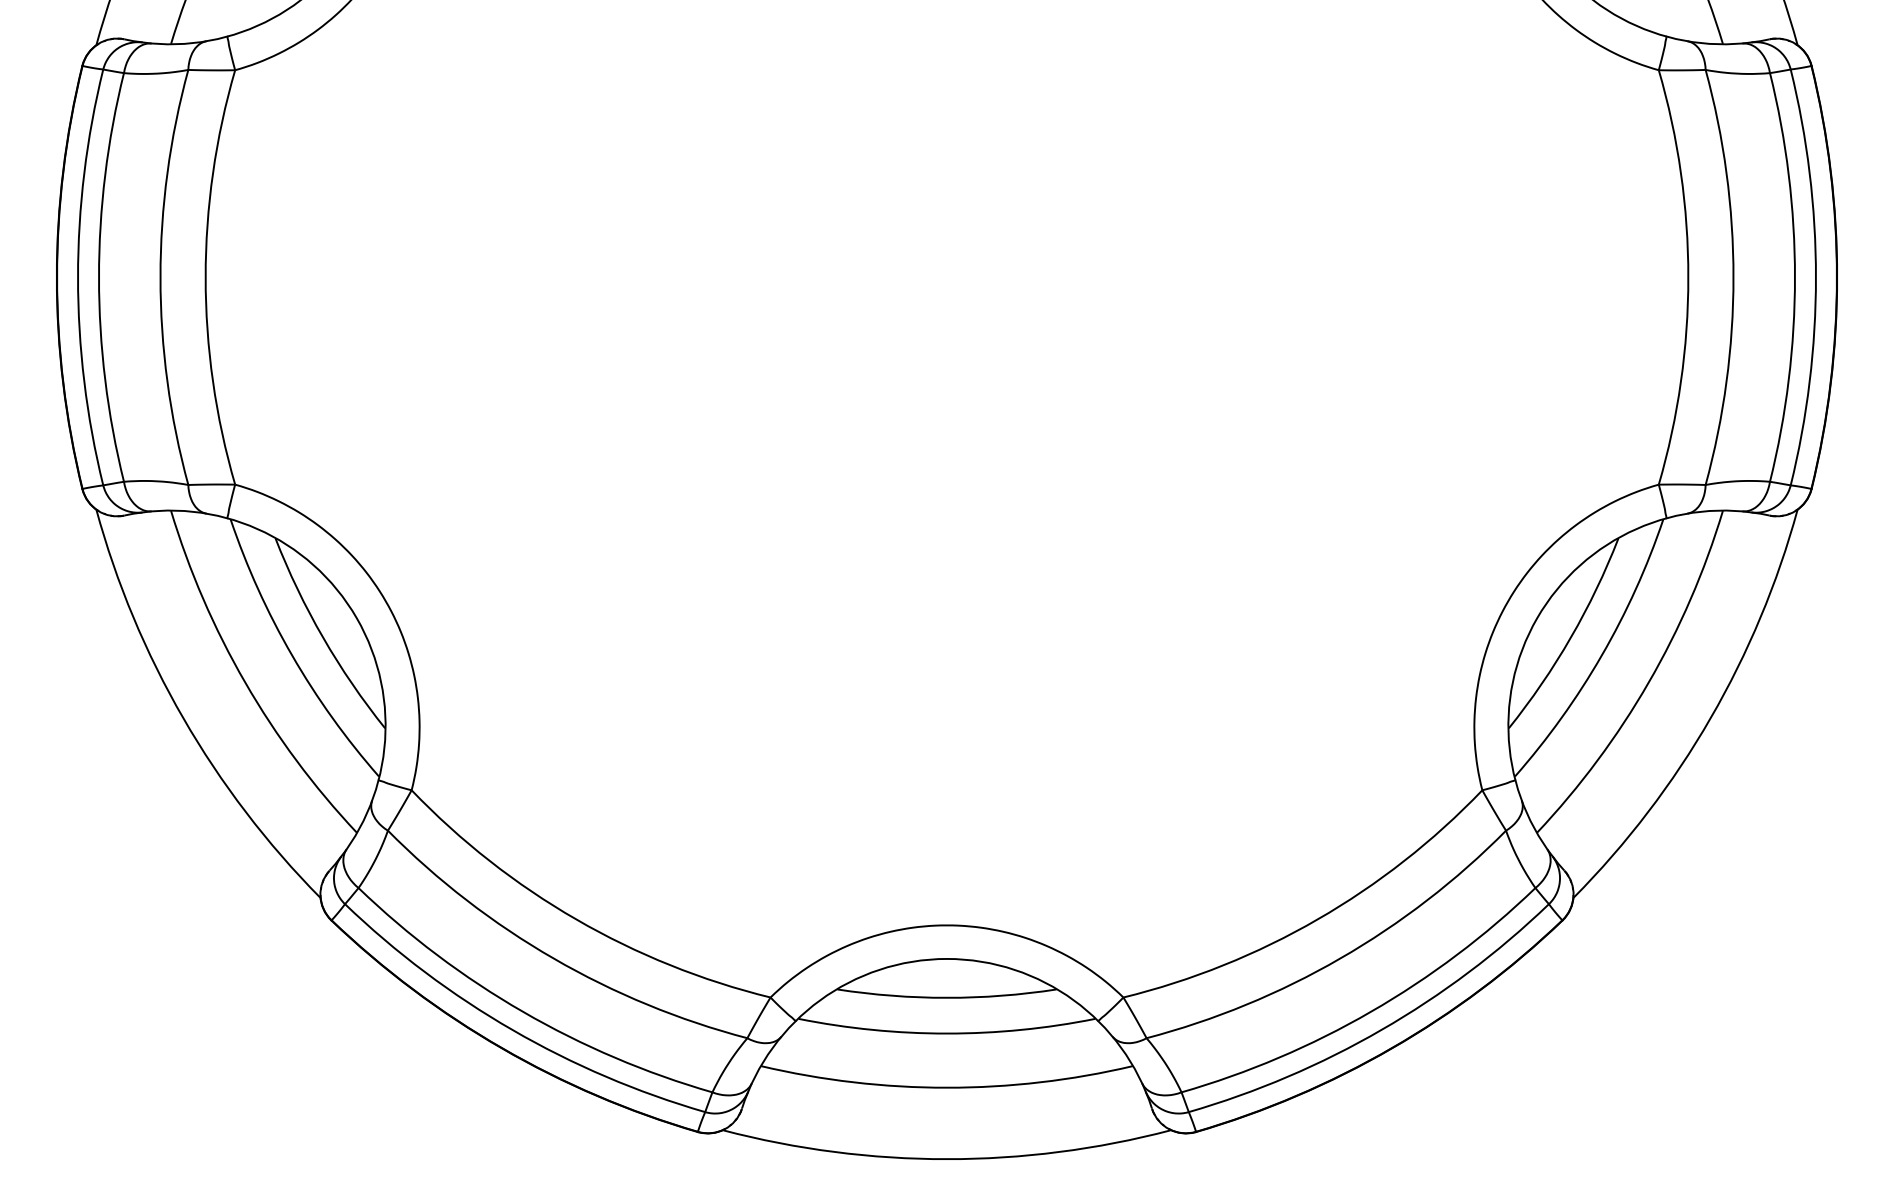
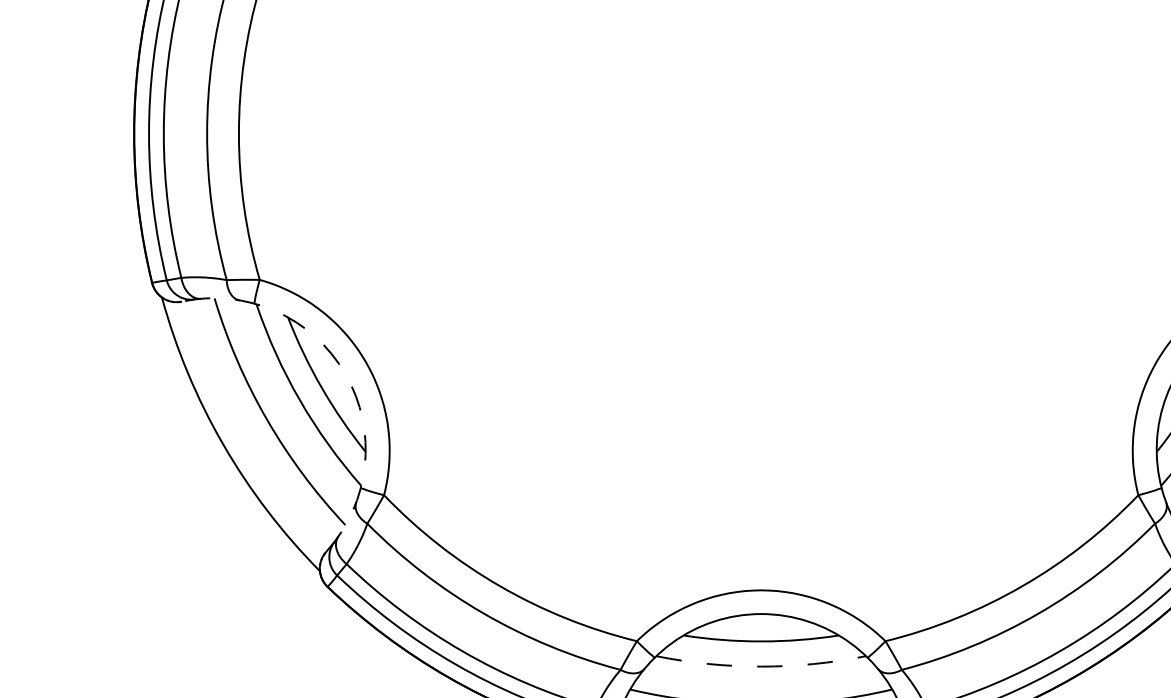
arc: (356, 618) -> (345, 374), solid -> dashed
arc: (947, 1033) -> (761, 666), solid -> dashed

